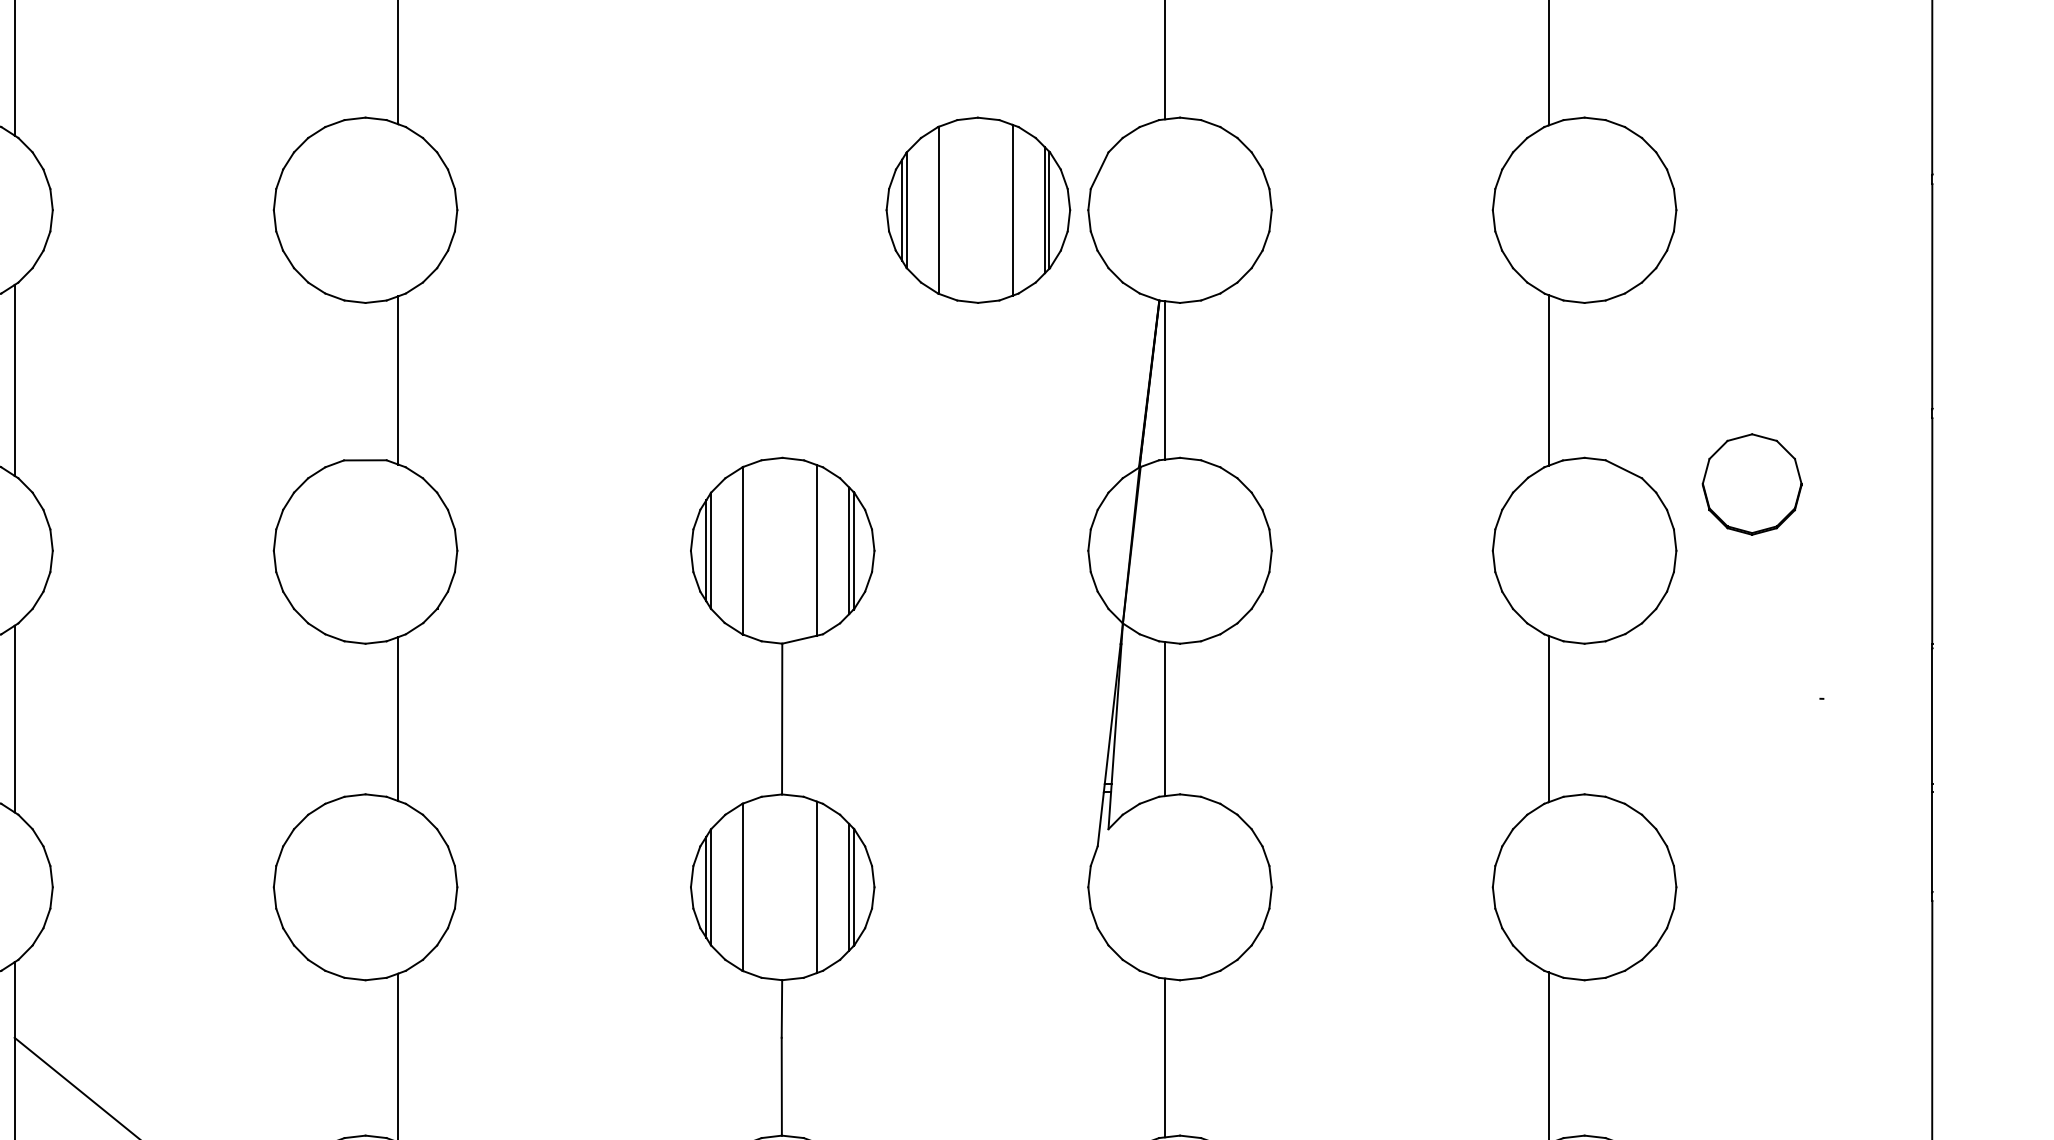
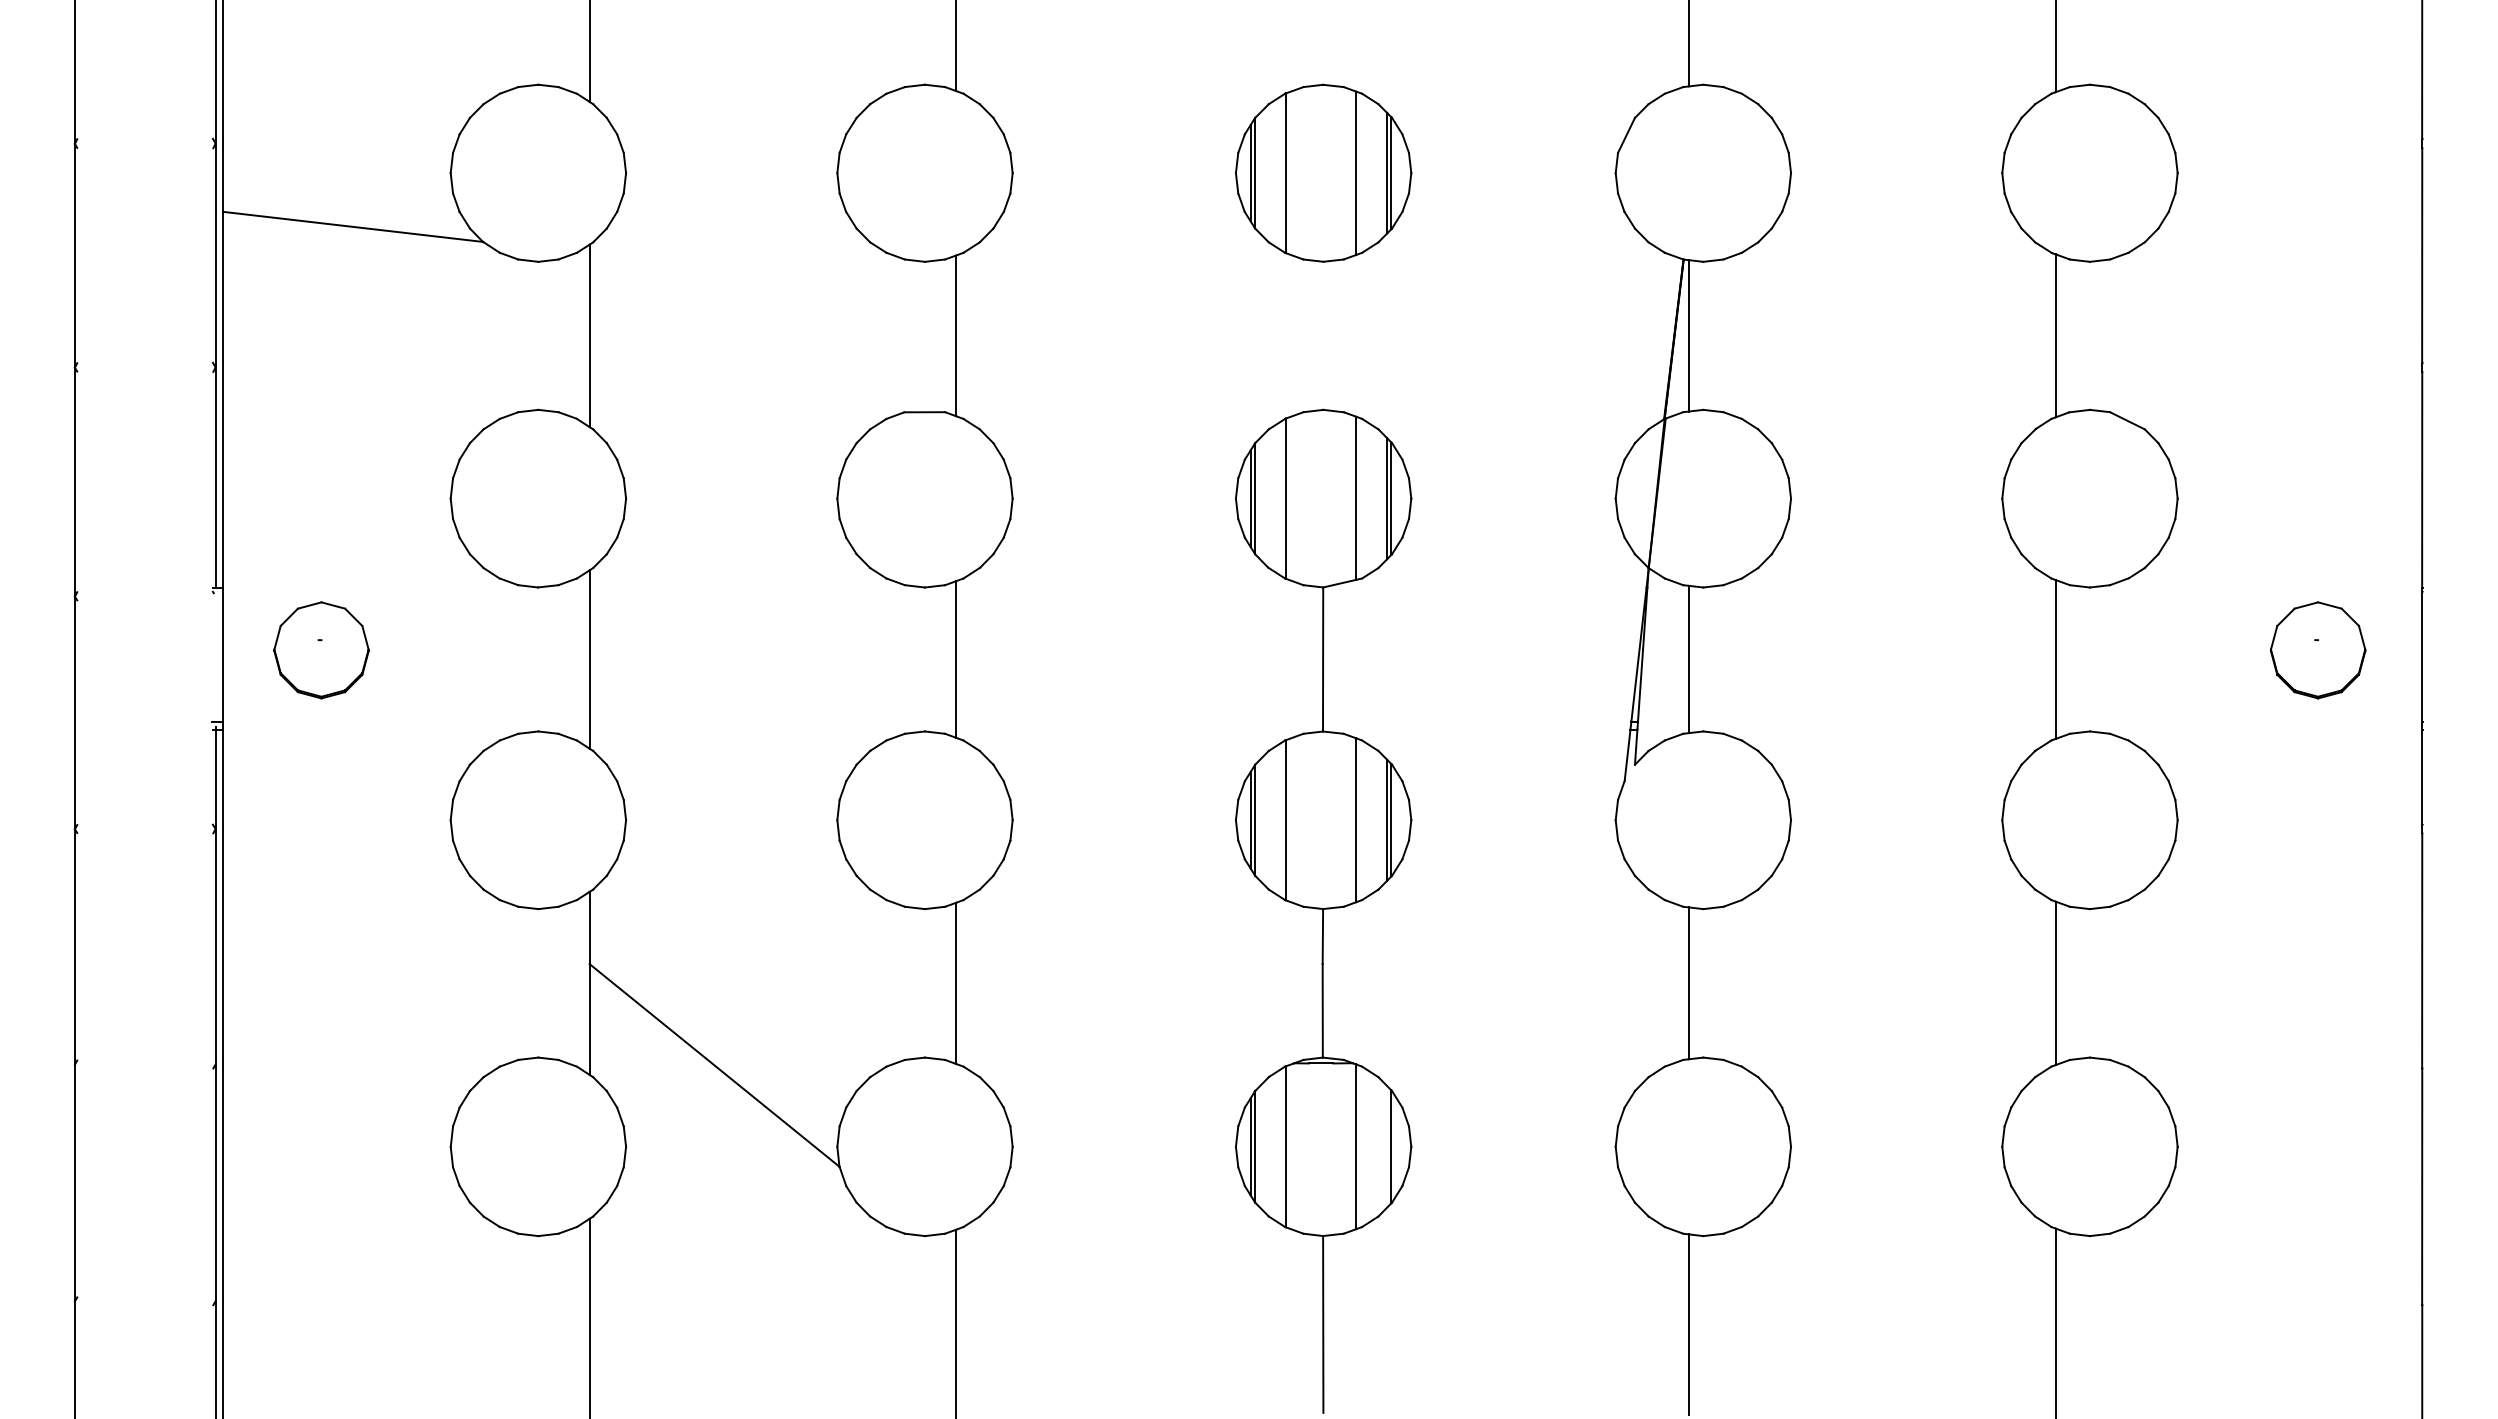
part: (978, 209) -> (1323, 172), moved
part: (1752, 484) -> (2318, 650), moved

